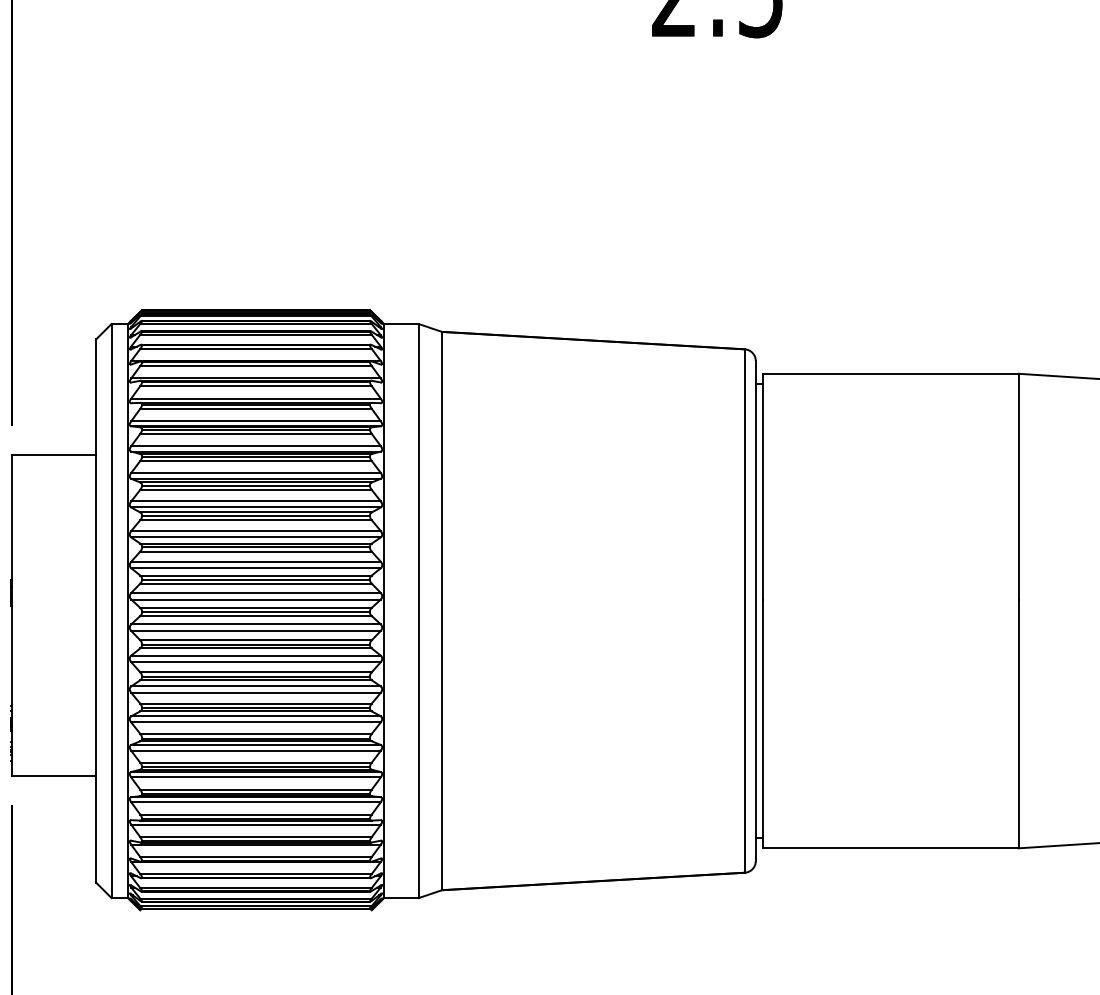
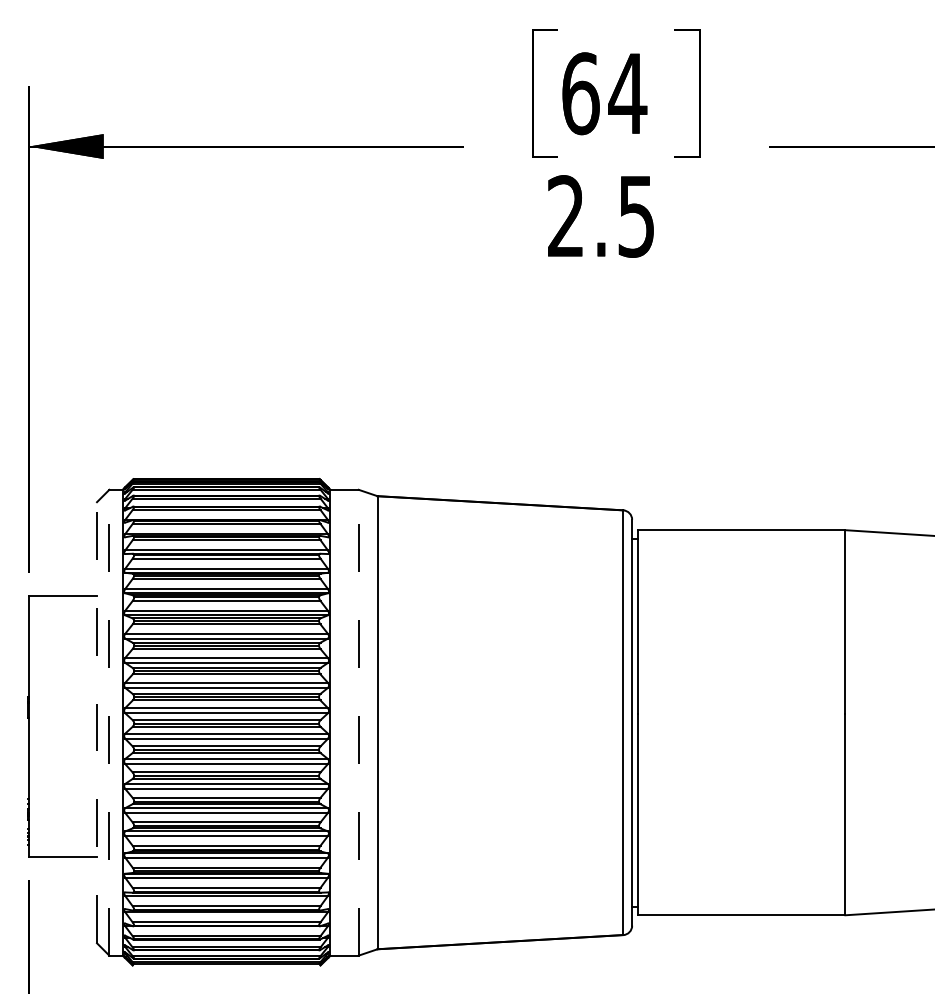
line: (96, 610) -> (97, 722), solid -> dashed
line: (111, 610) -> (109, 722), solid -> dashed
line: (418, 610) -> (358, 722), solid -> dashed

